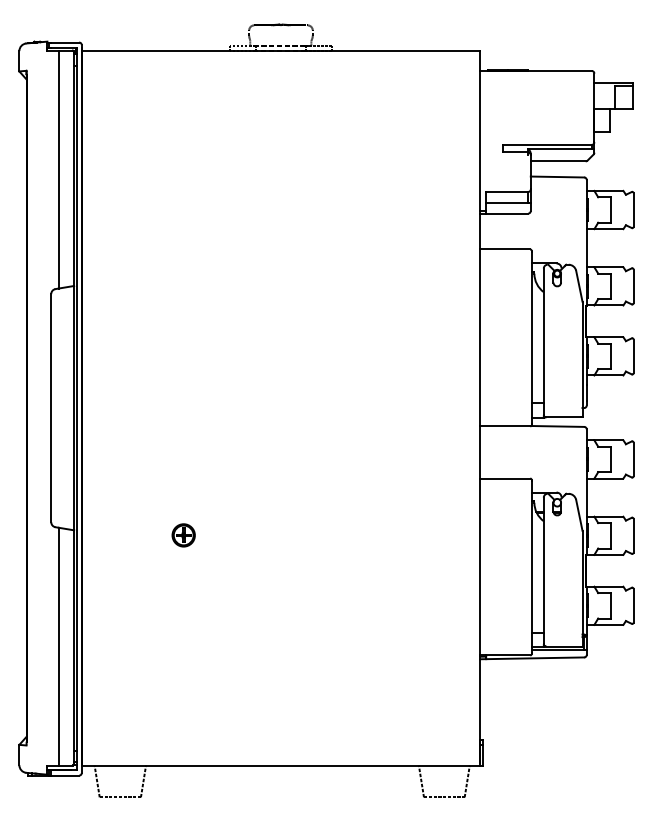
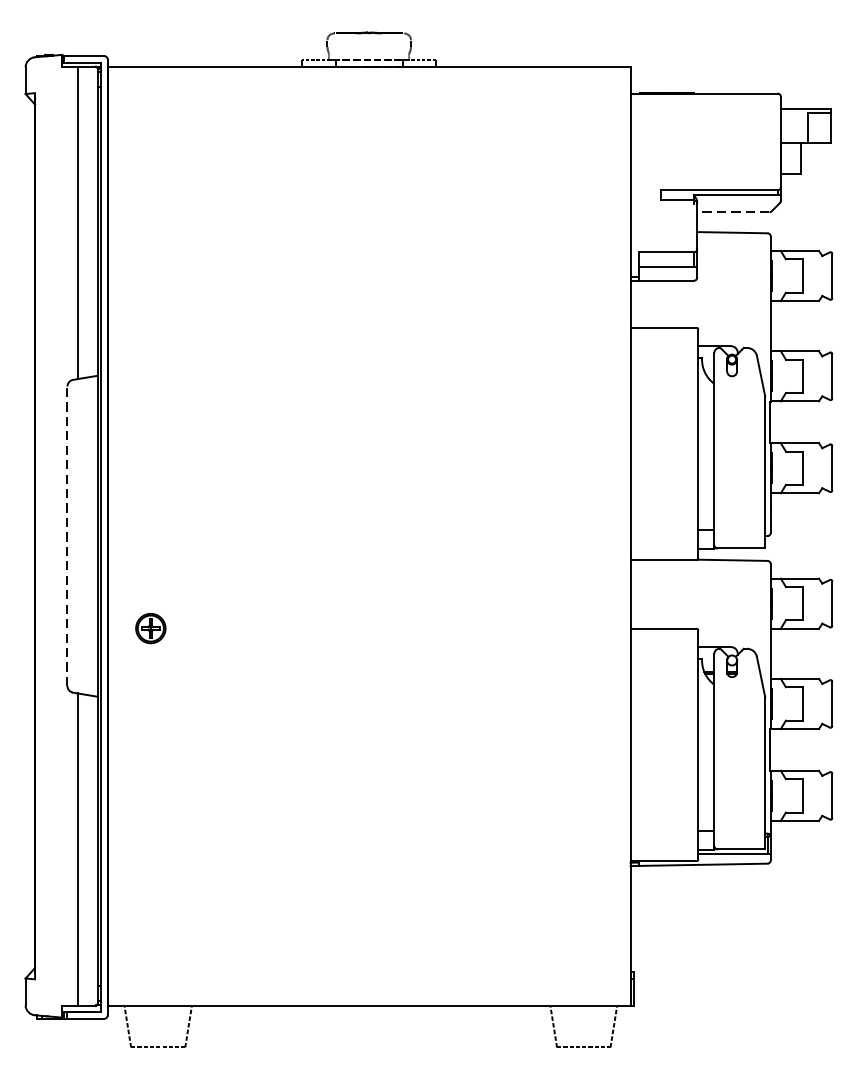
line: (557, 161) -> (732, 212), solid -> dashed
line: (51, 407) -> (67, 535), solid -> dashed
part: (183, 535) -> (150, 628), moved

